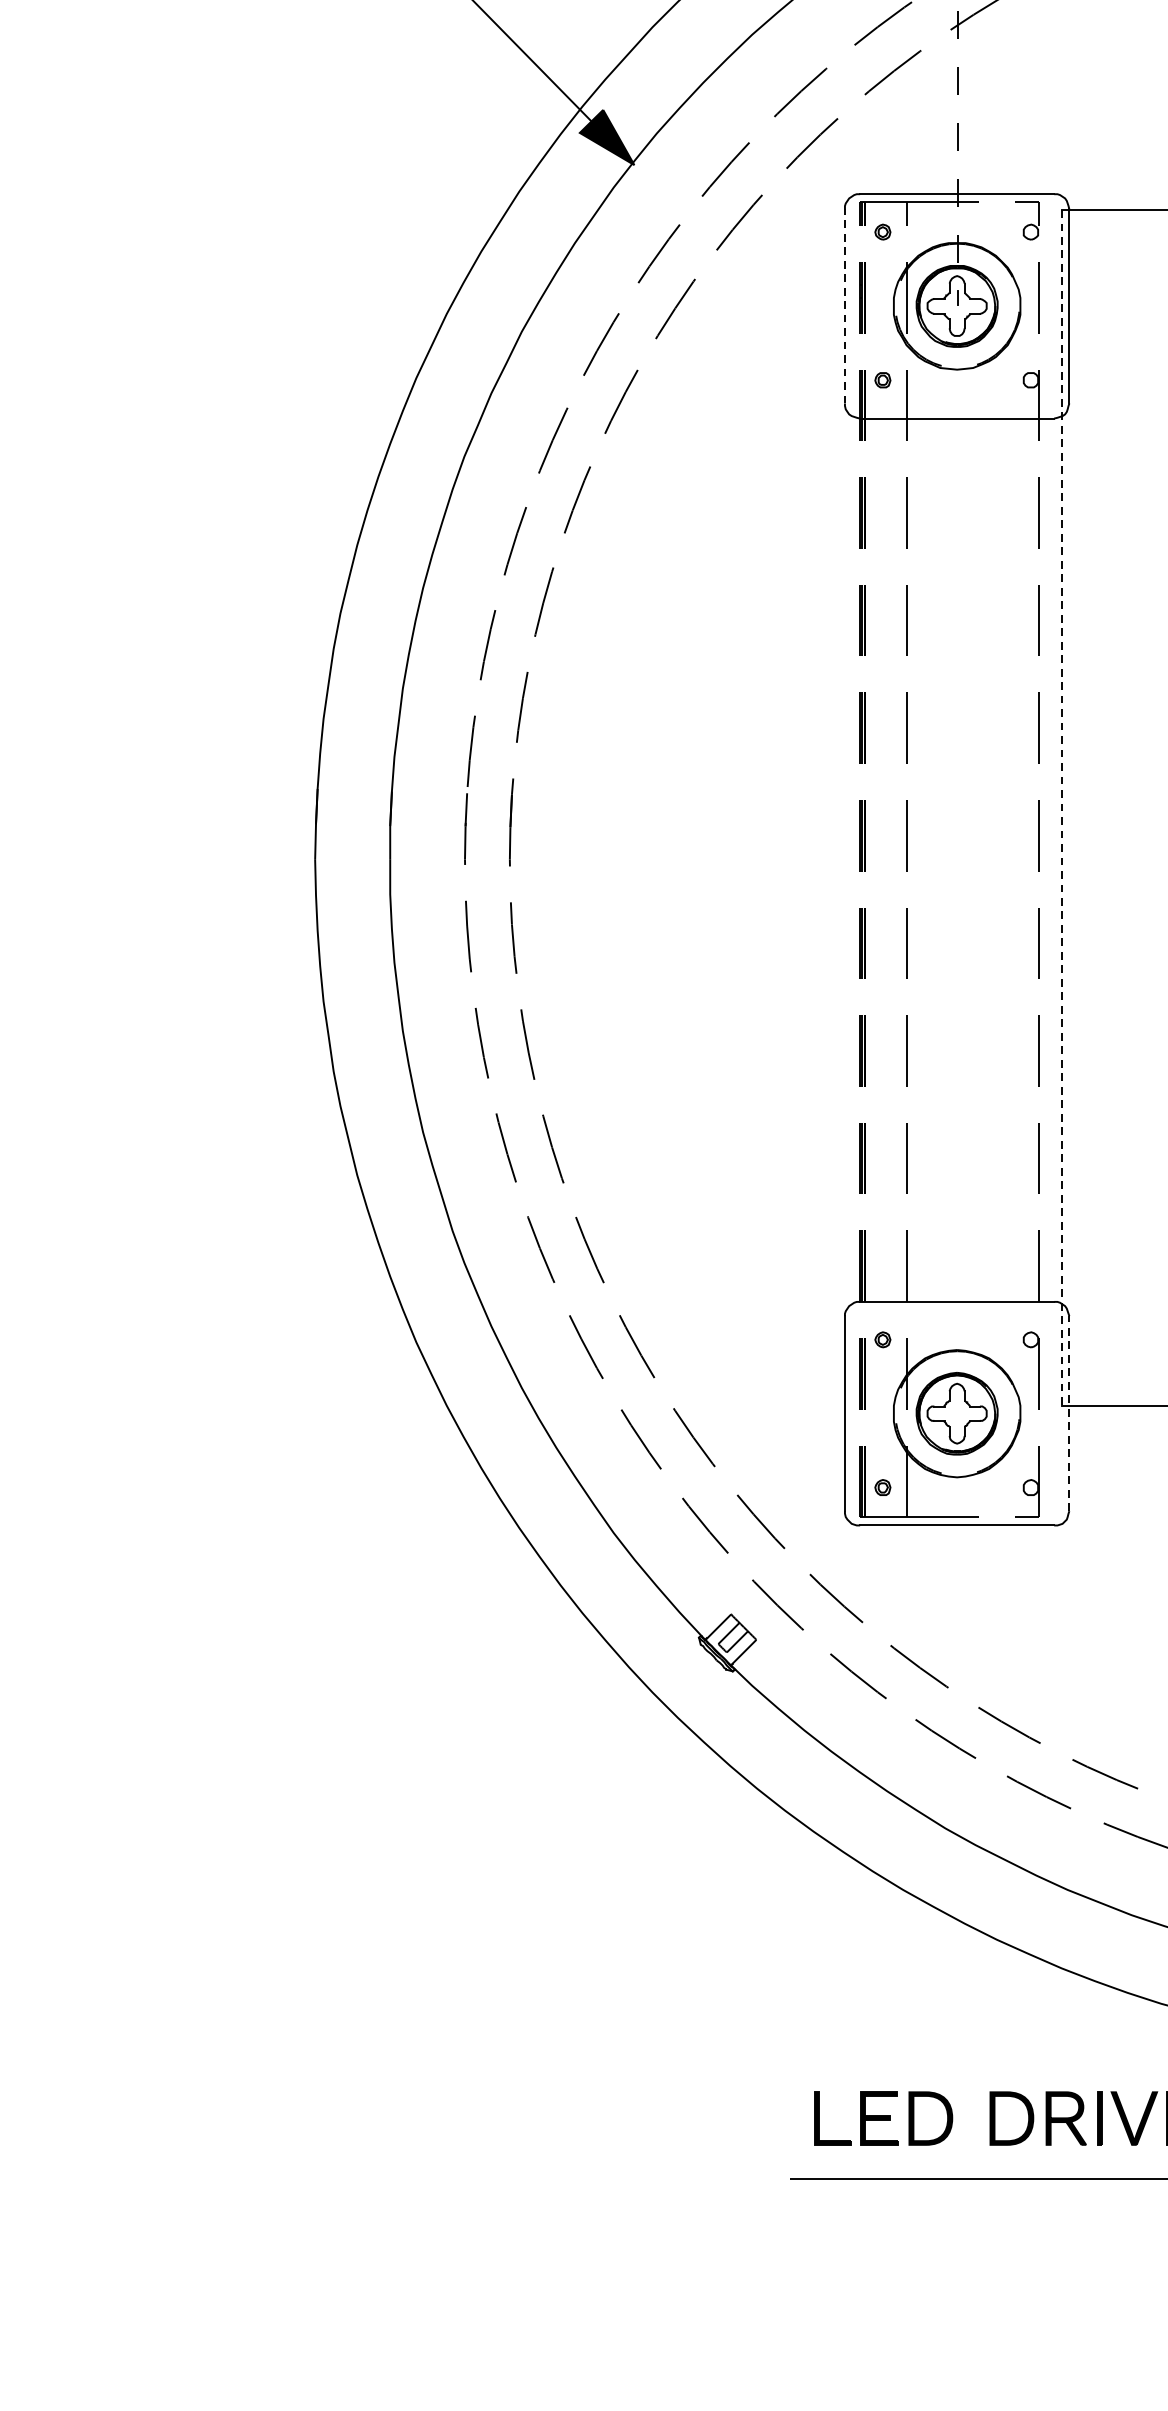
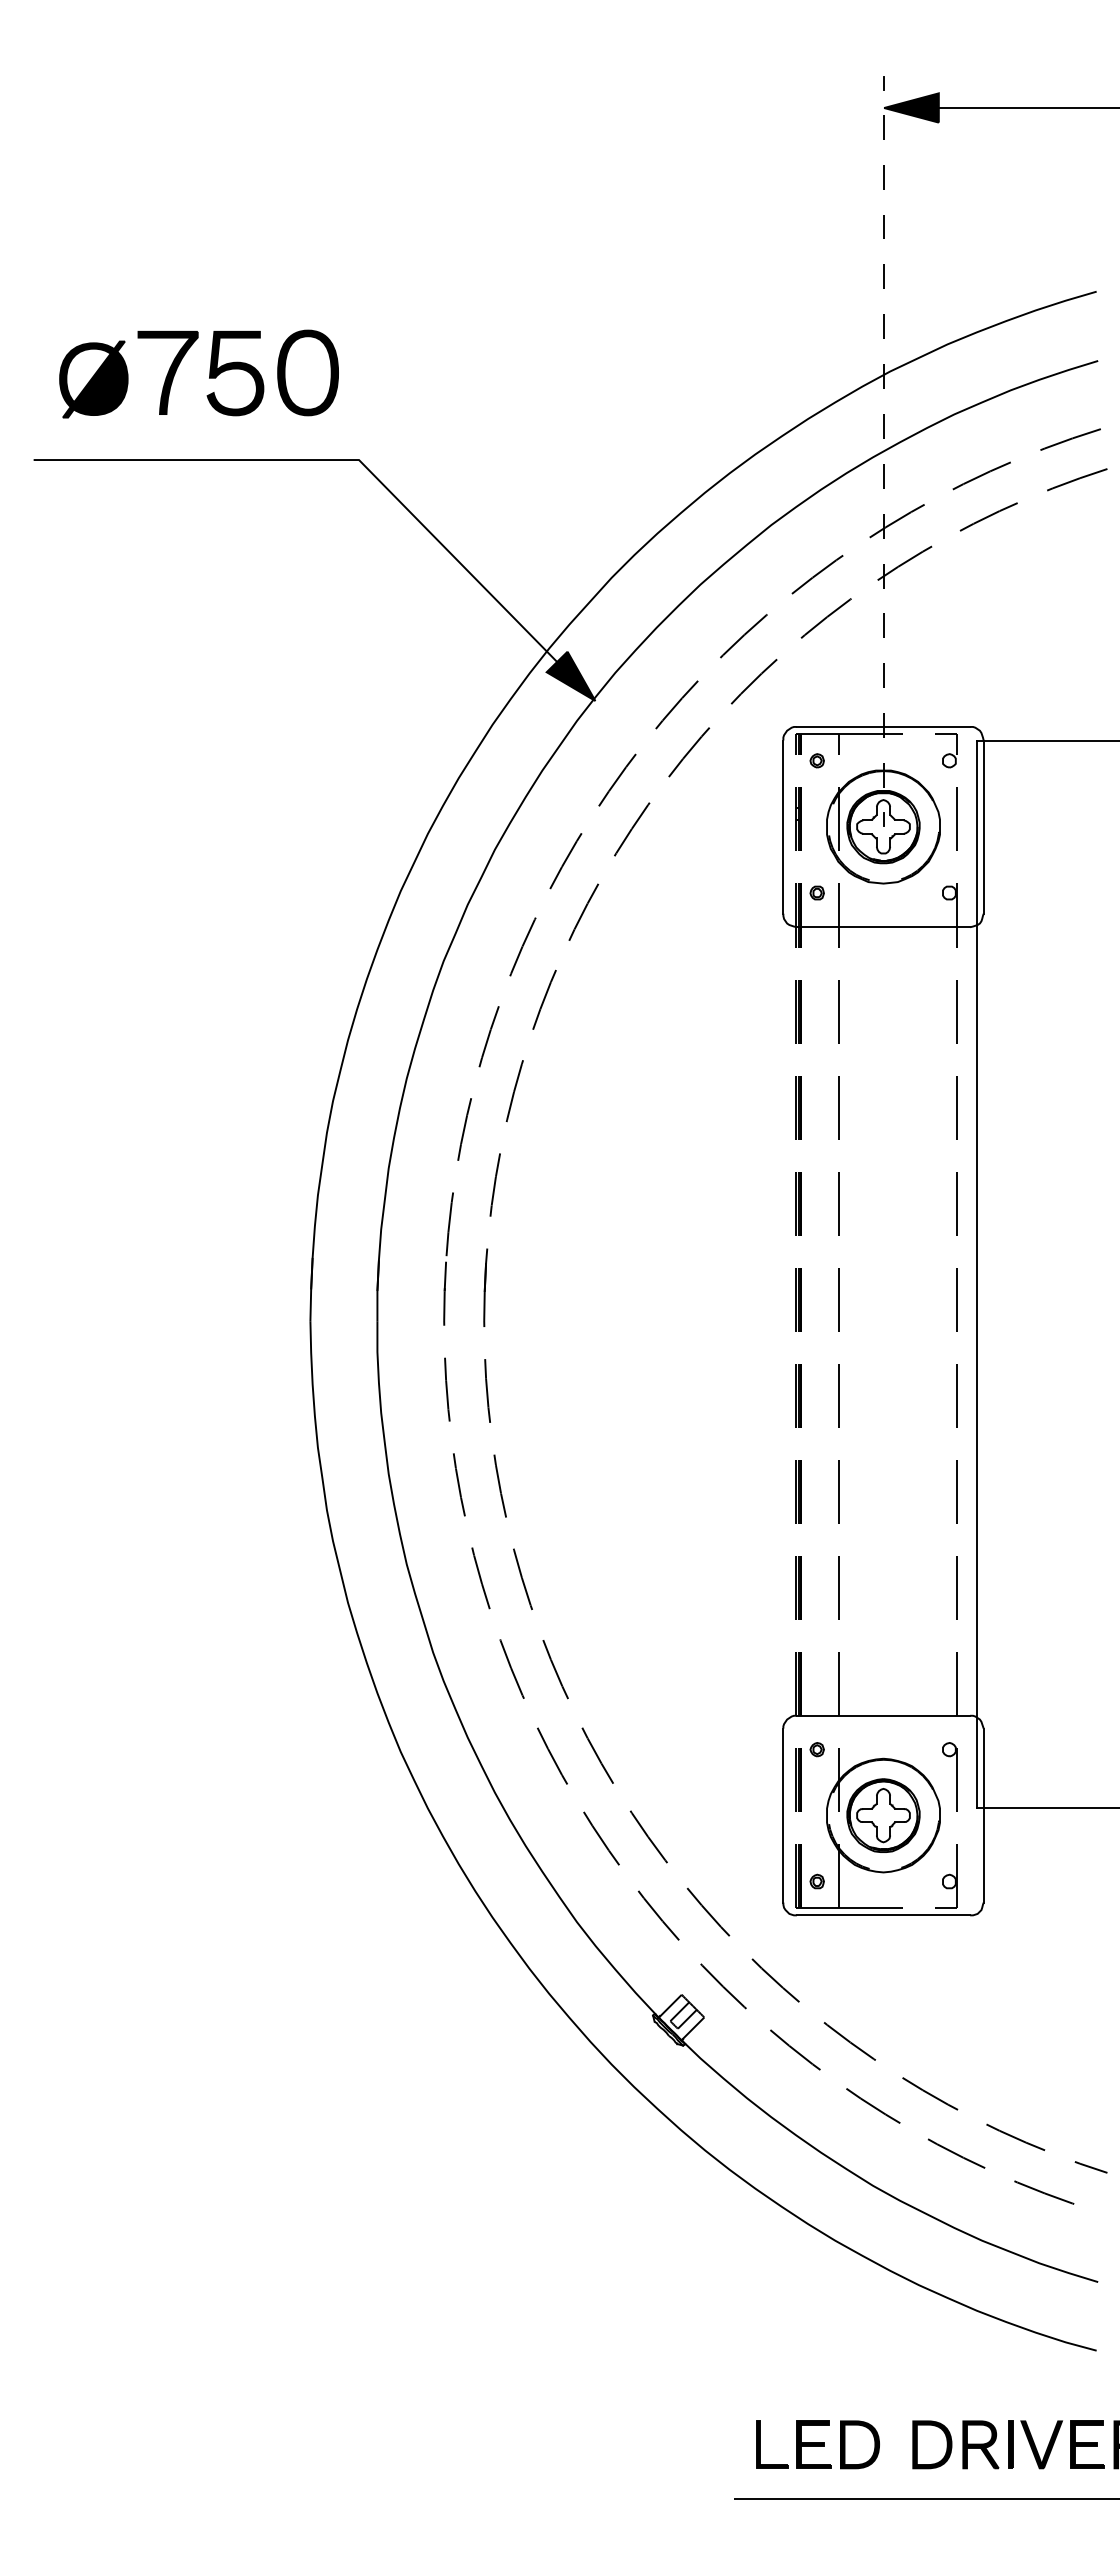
line: (845, 306) -> (783, 827), dashed -> solid
line: (1061, 807) -> (976, 1274), dashed -> solid
line: (1069, 1413) -> (983, 1815), dashed -> solid

